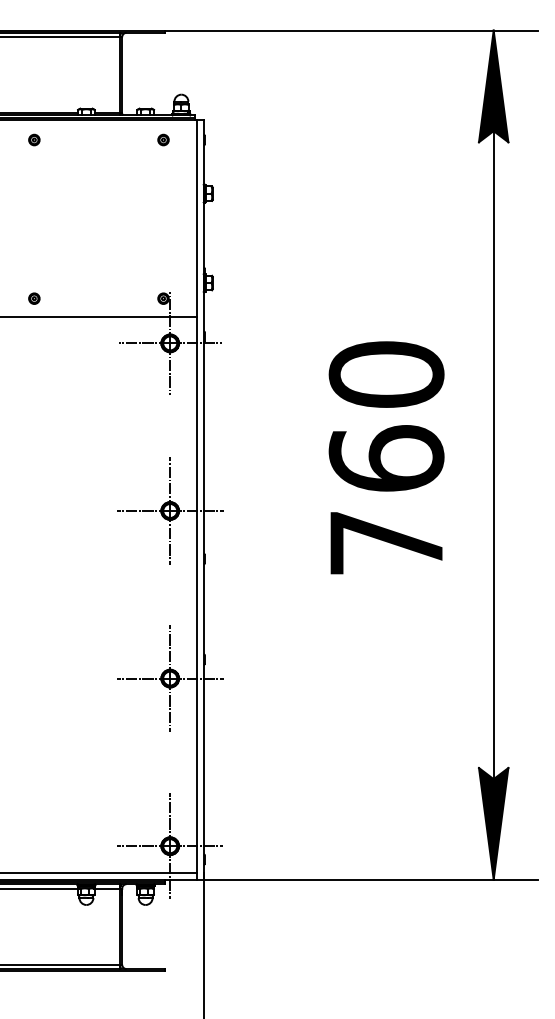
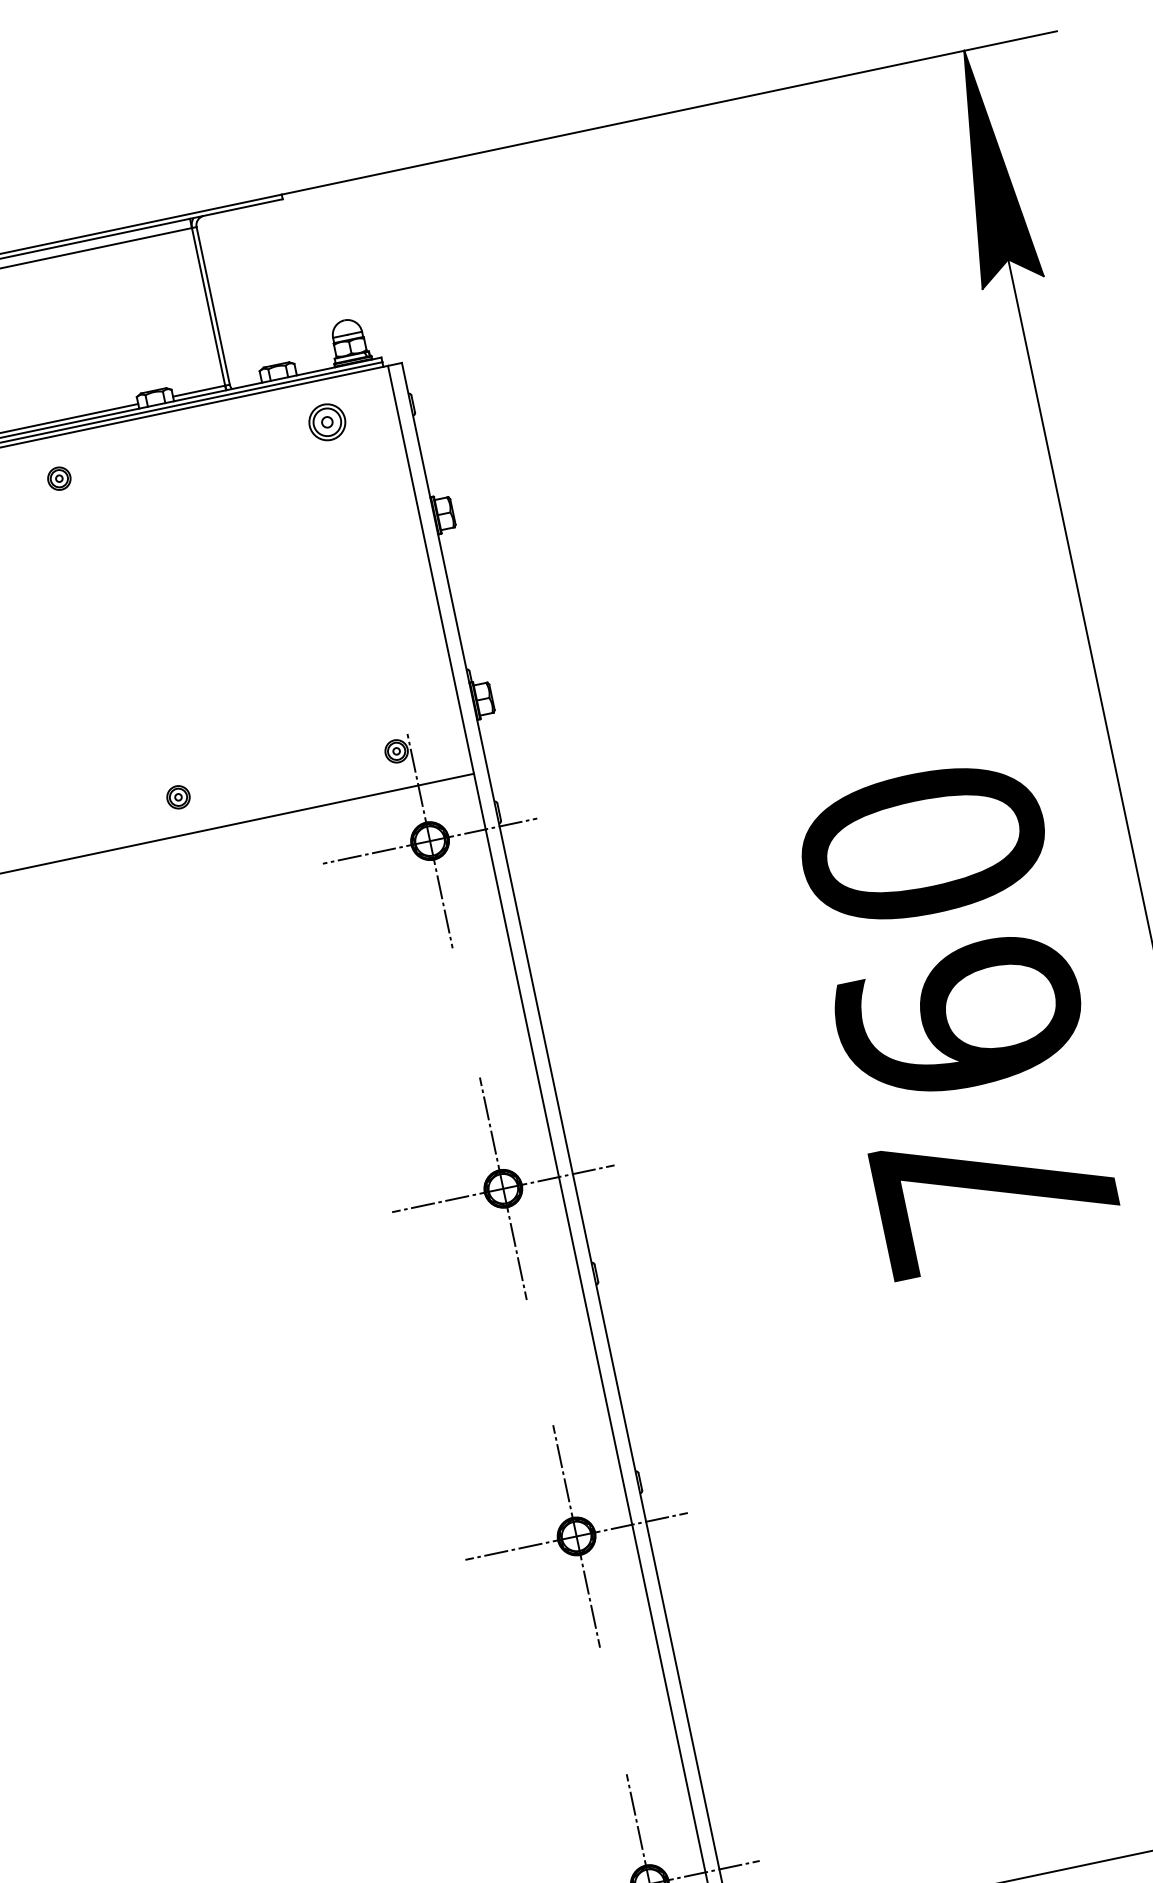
part: (163, 139) -> (326, 421), size x1.6
part: (34, 298) -> (178, 796), moved
text: (386, 457) -> (959, 1015), moved

